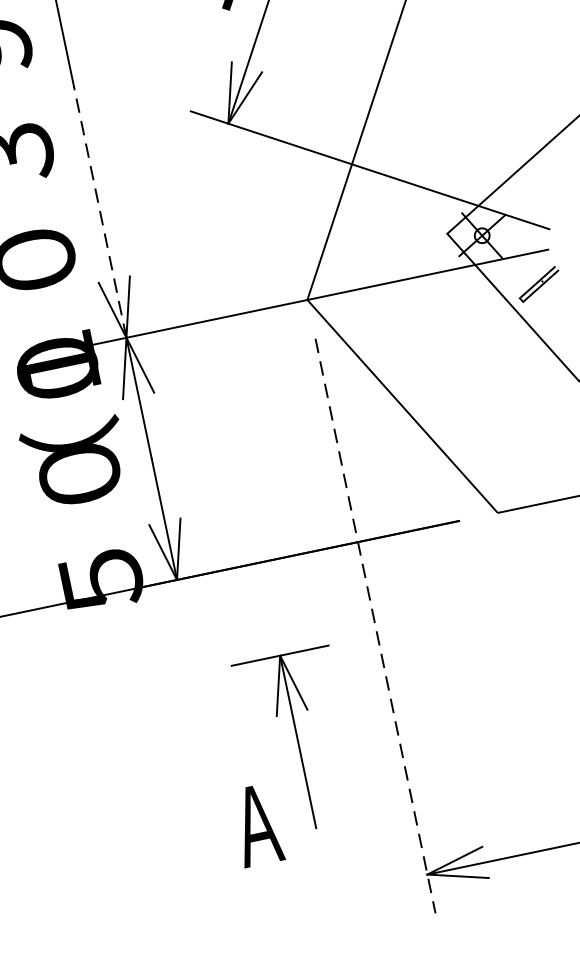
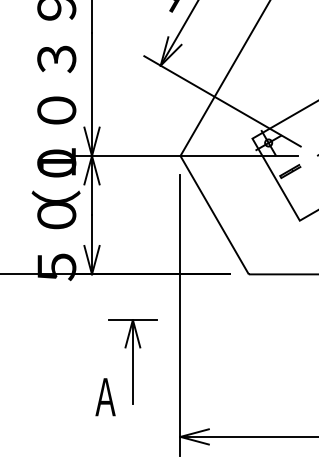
line: (101, 211) -> (92, 94), dashed -> solid
line: (375, 626) -> (180, 315), dashed -> solid

